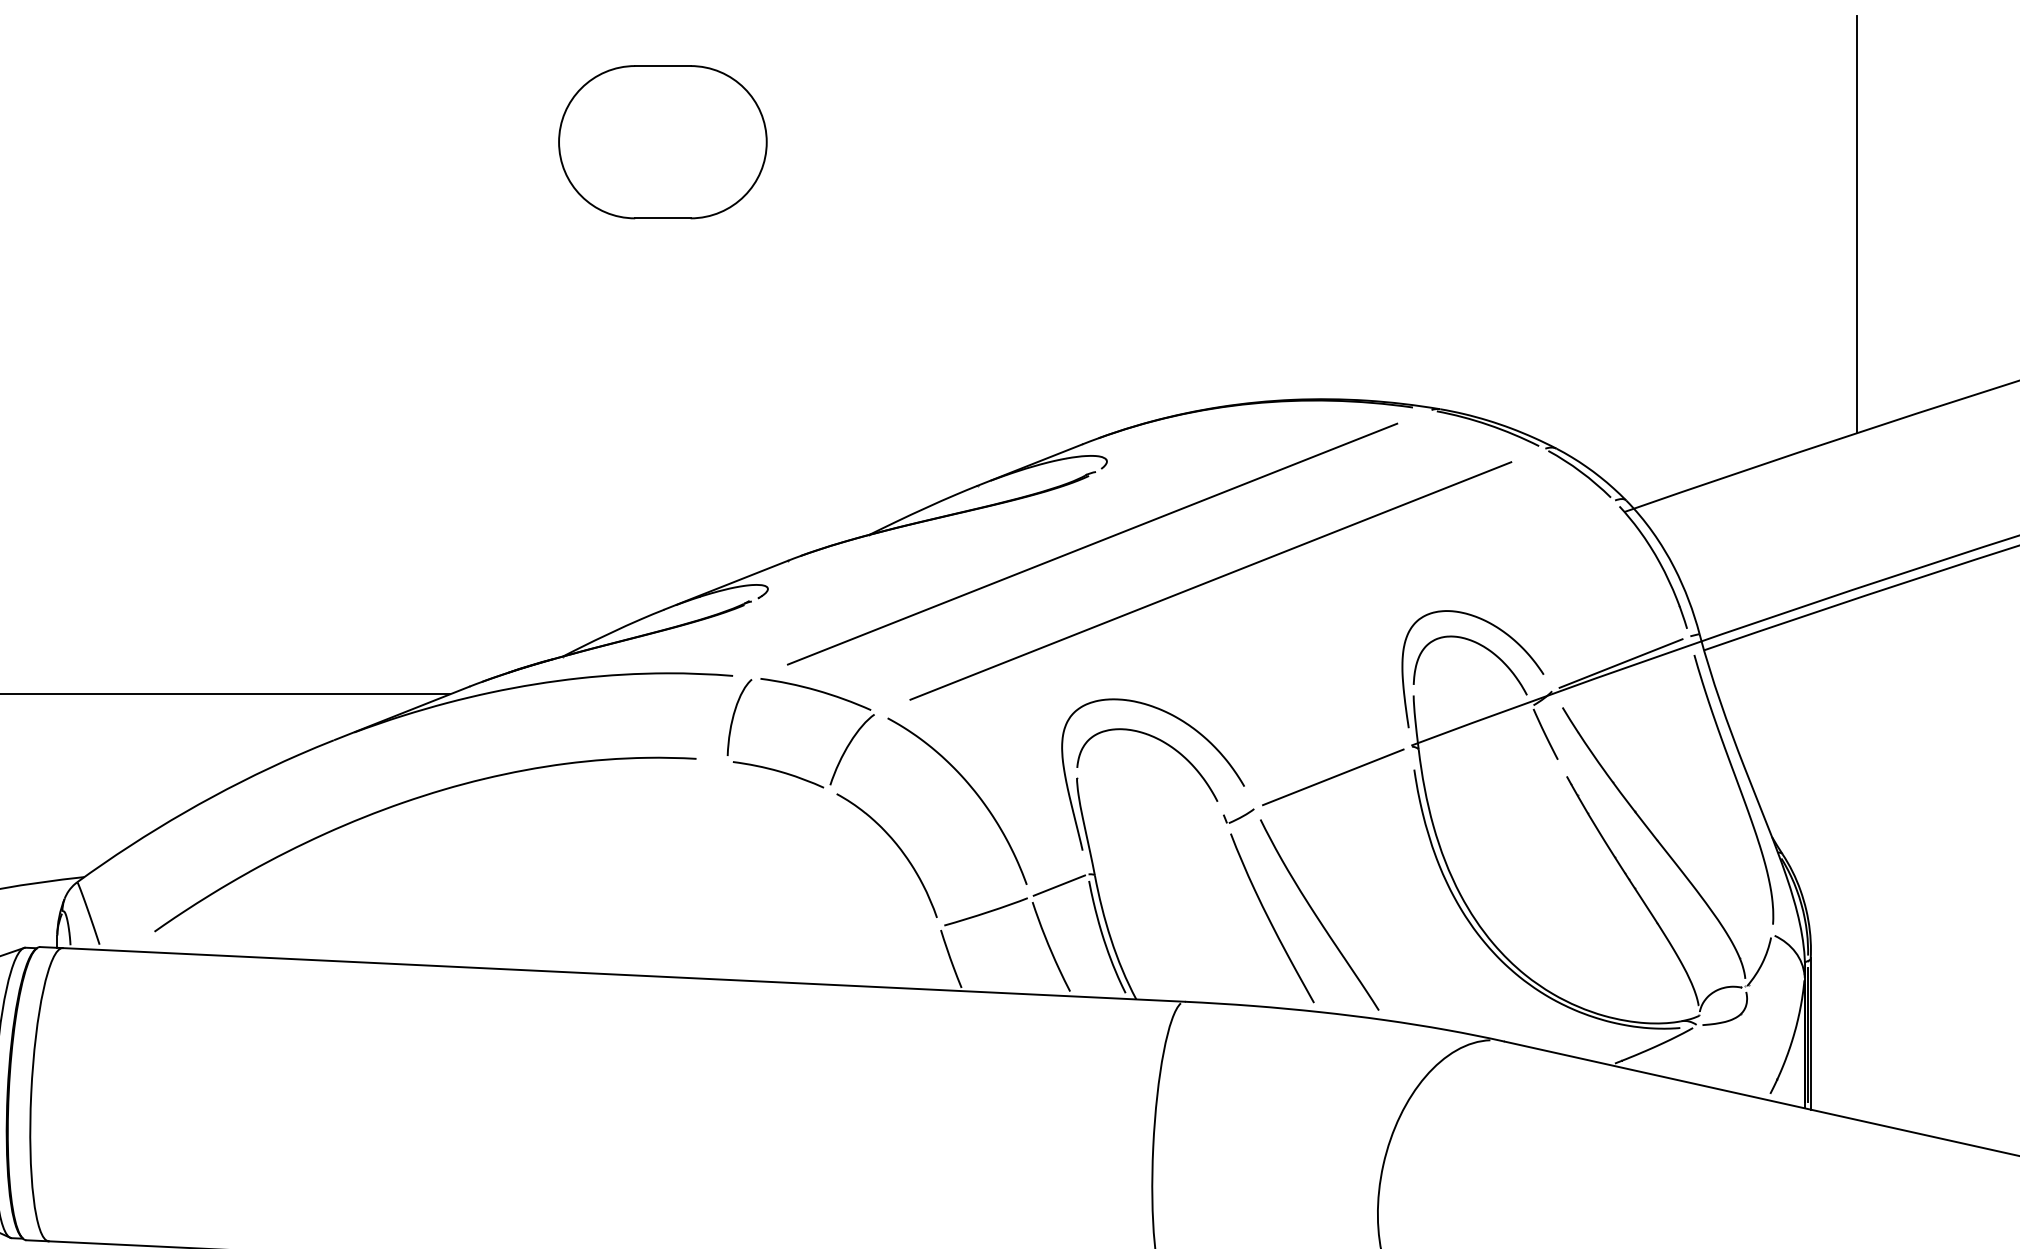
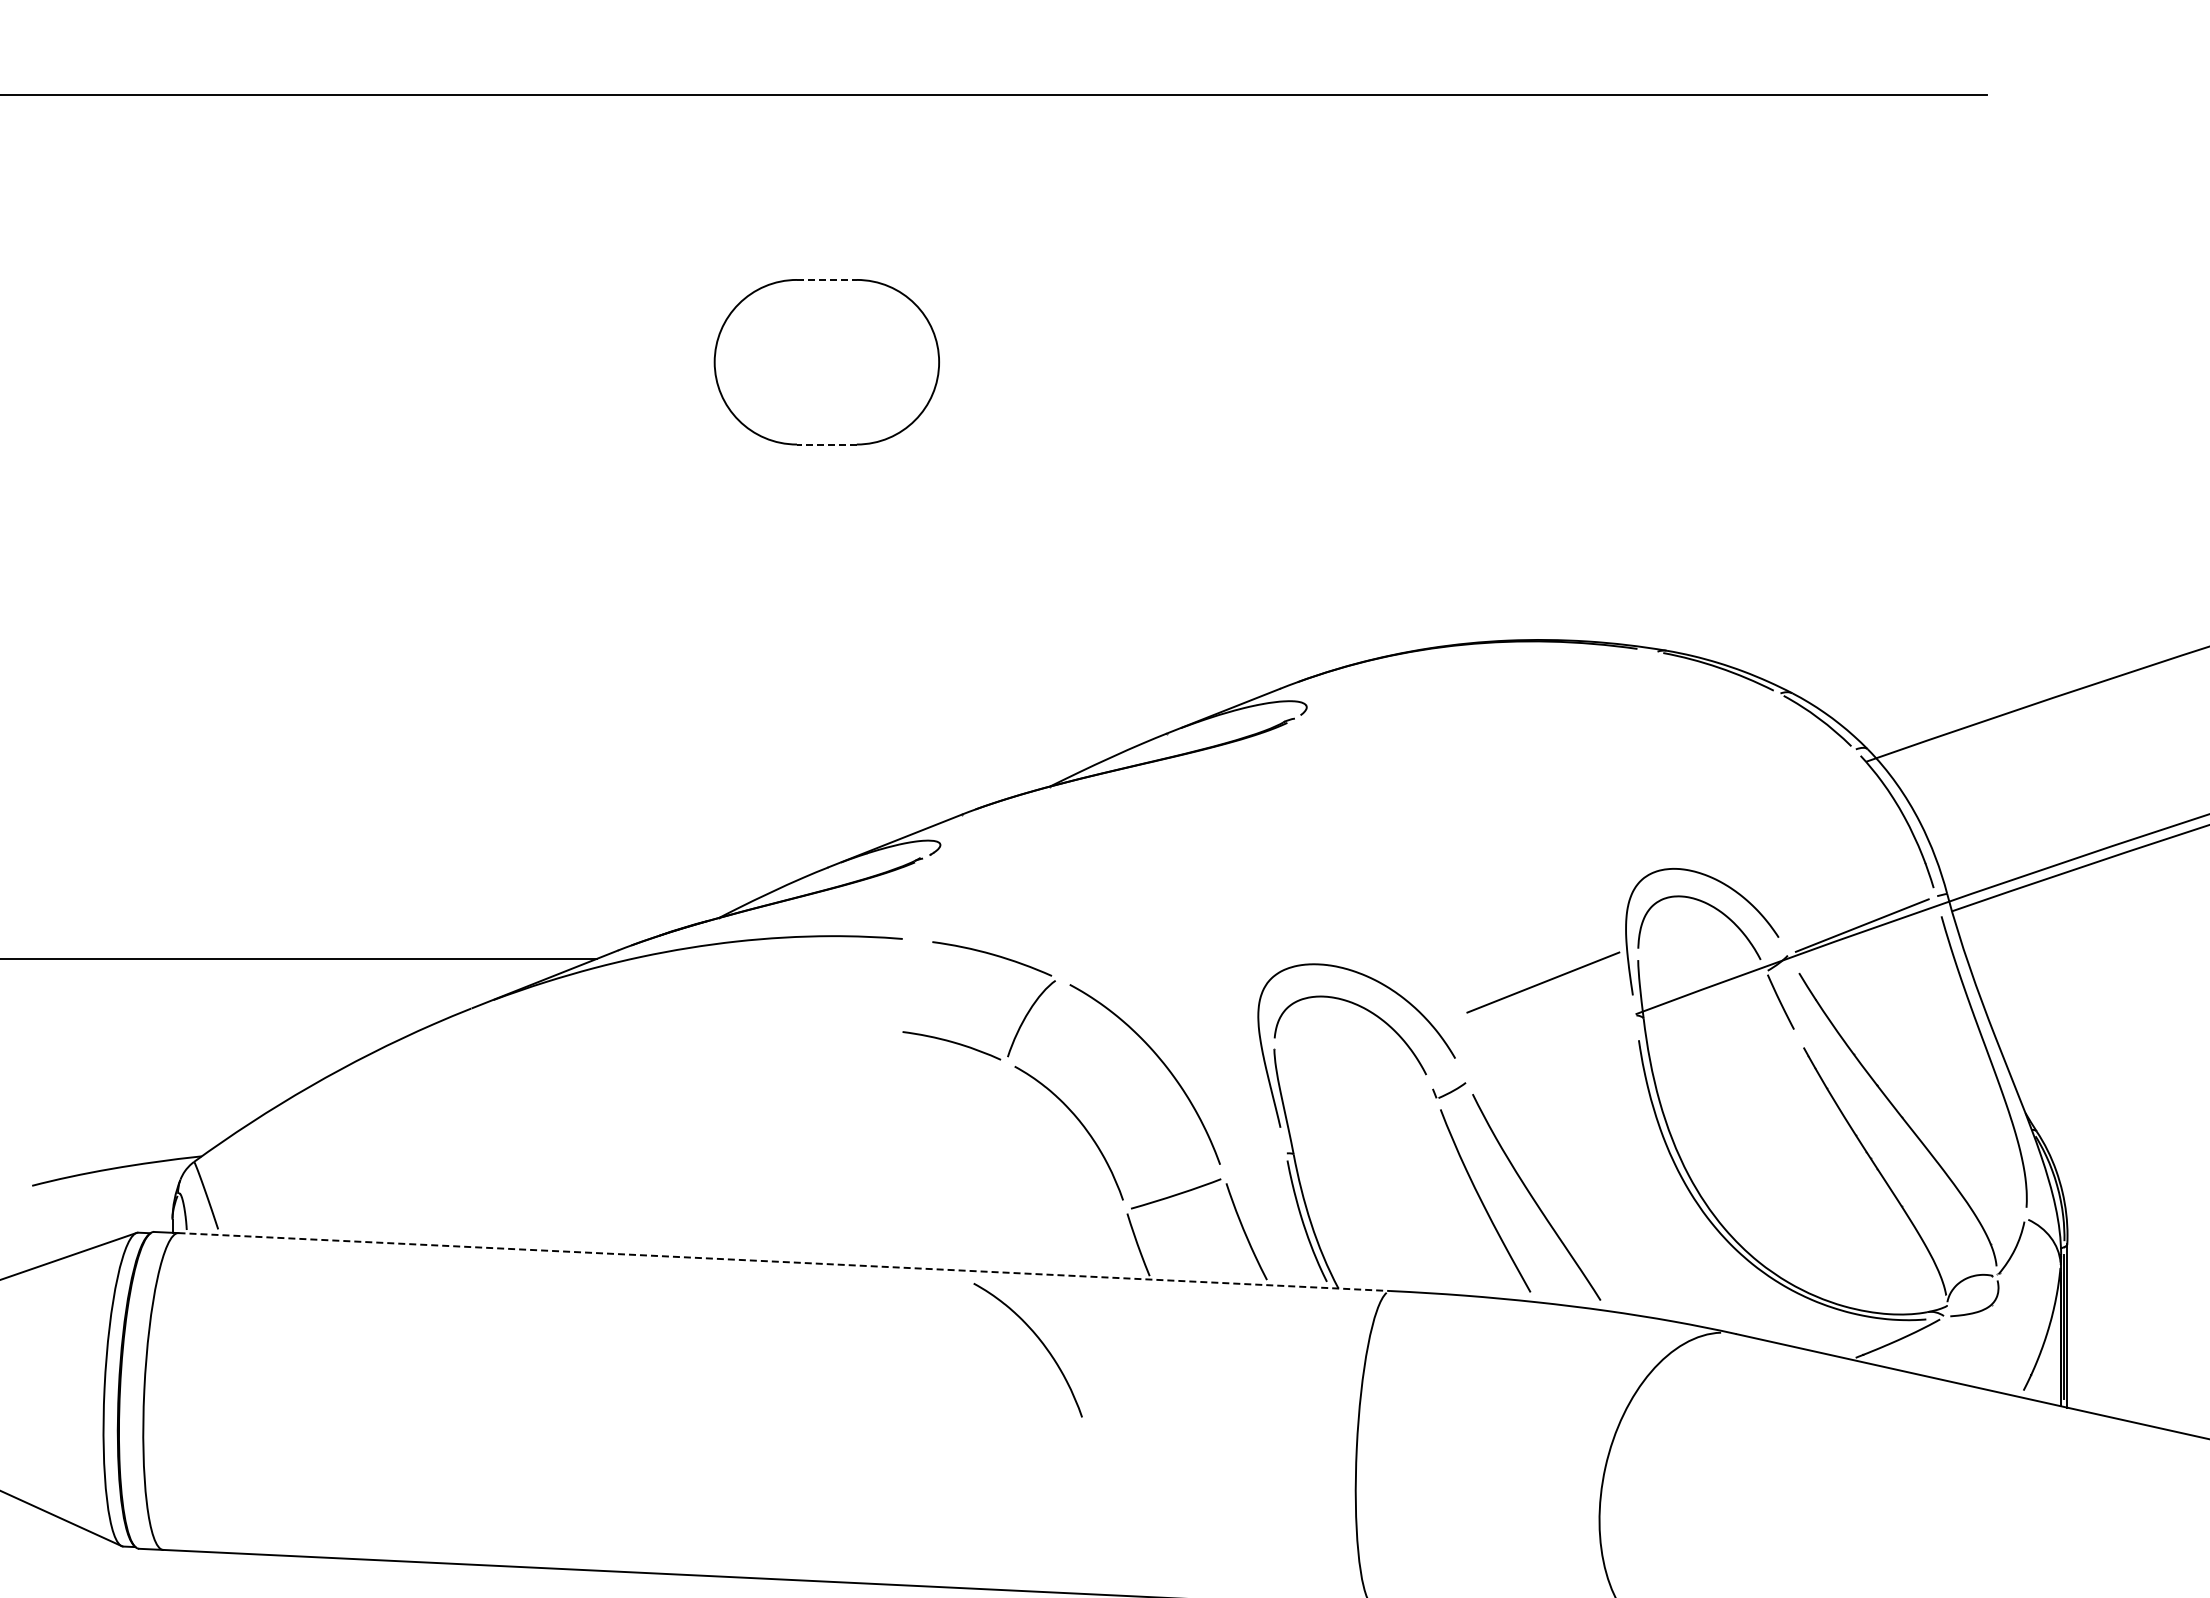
line: (662, 65) -> (826, 279), solid -> dashed
line: (662, 218) -> (826, 444), solid -> dashed
line: (1857, 223) -> (2117, 450), removed
line: (1092, 544) -> (1291, 796), removed
line: (1210, 581) -> (1418, 836), removed
curve: (734, 715) -> (904, 981), removed
line: (1333, 777) -> (1543, 982), moved
curve: (410, 801) -> (554, 1074), removed
line: (1059, 885) -> (1255, 1165), removed
line: (623, 975) -> (784, 1262), solid -> dashed
curve: (860, 1049) -> (1040, 1342), added

